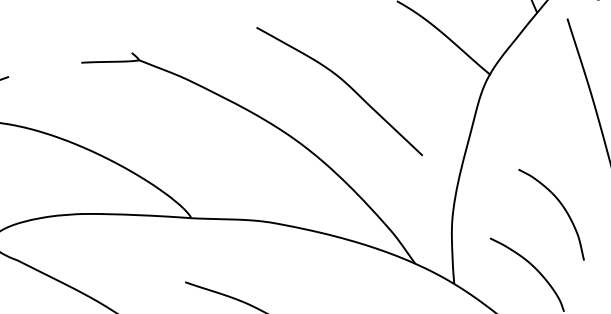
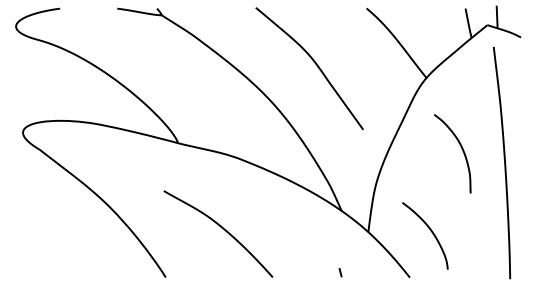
curve: (561, 207) -> (461, 149), moved

